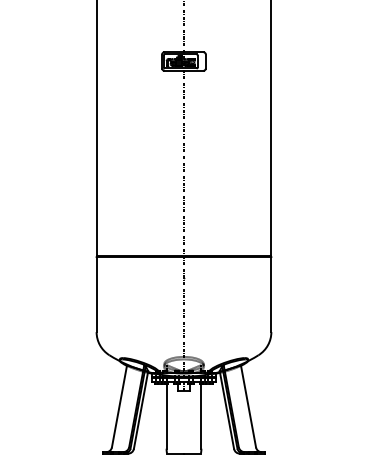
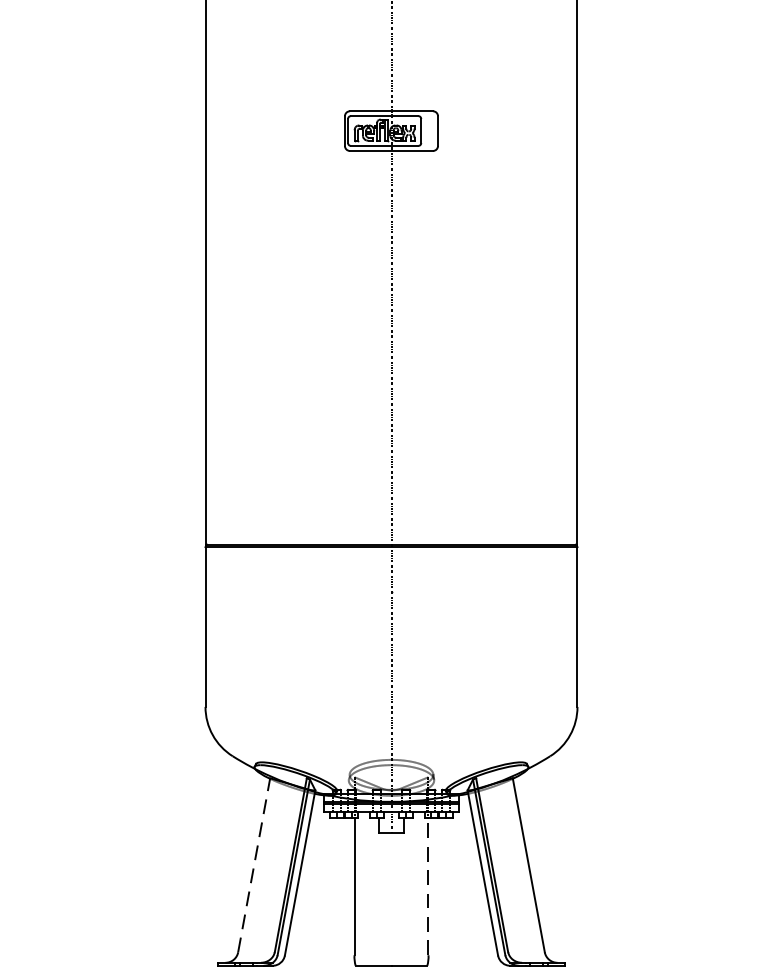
line: (119, 406) -> (254, 865), solid -> dashed
line: (201, 416) -> (428, 886), solid -> dashed

